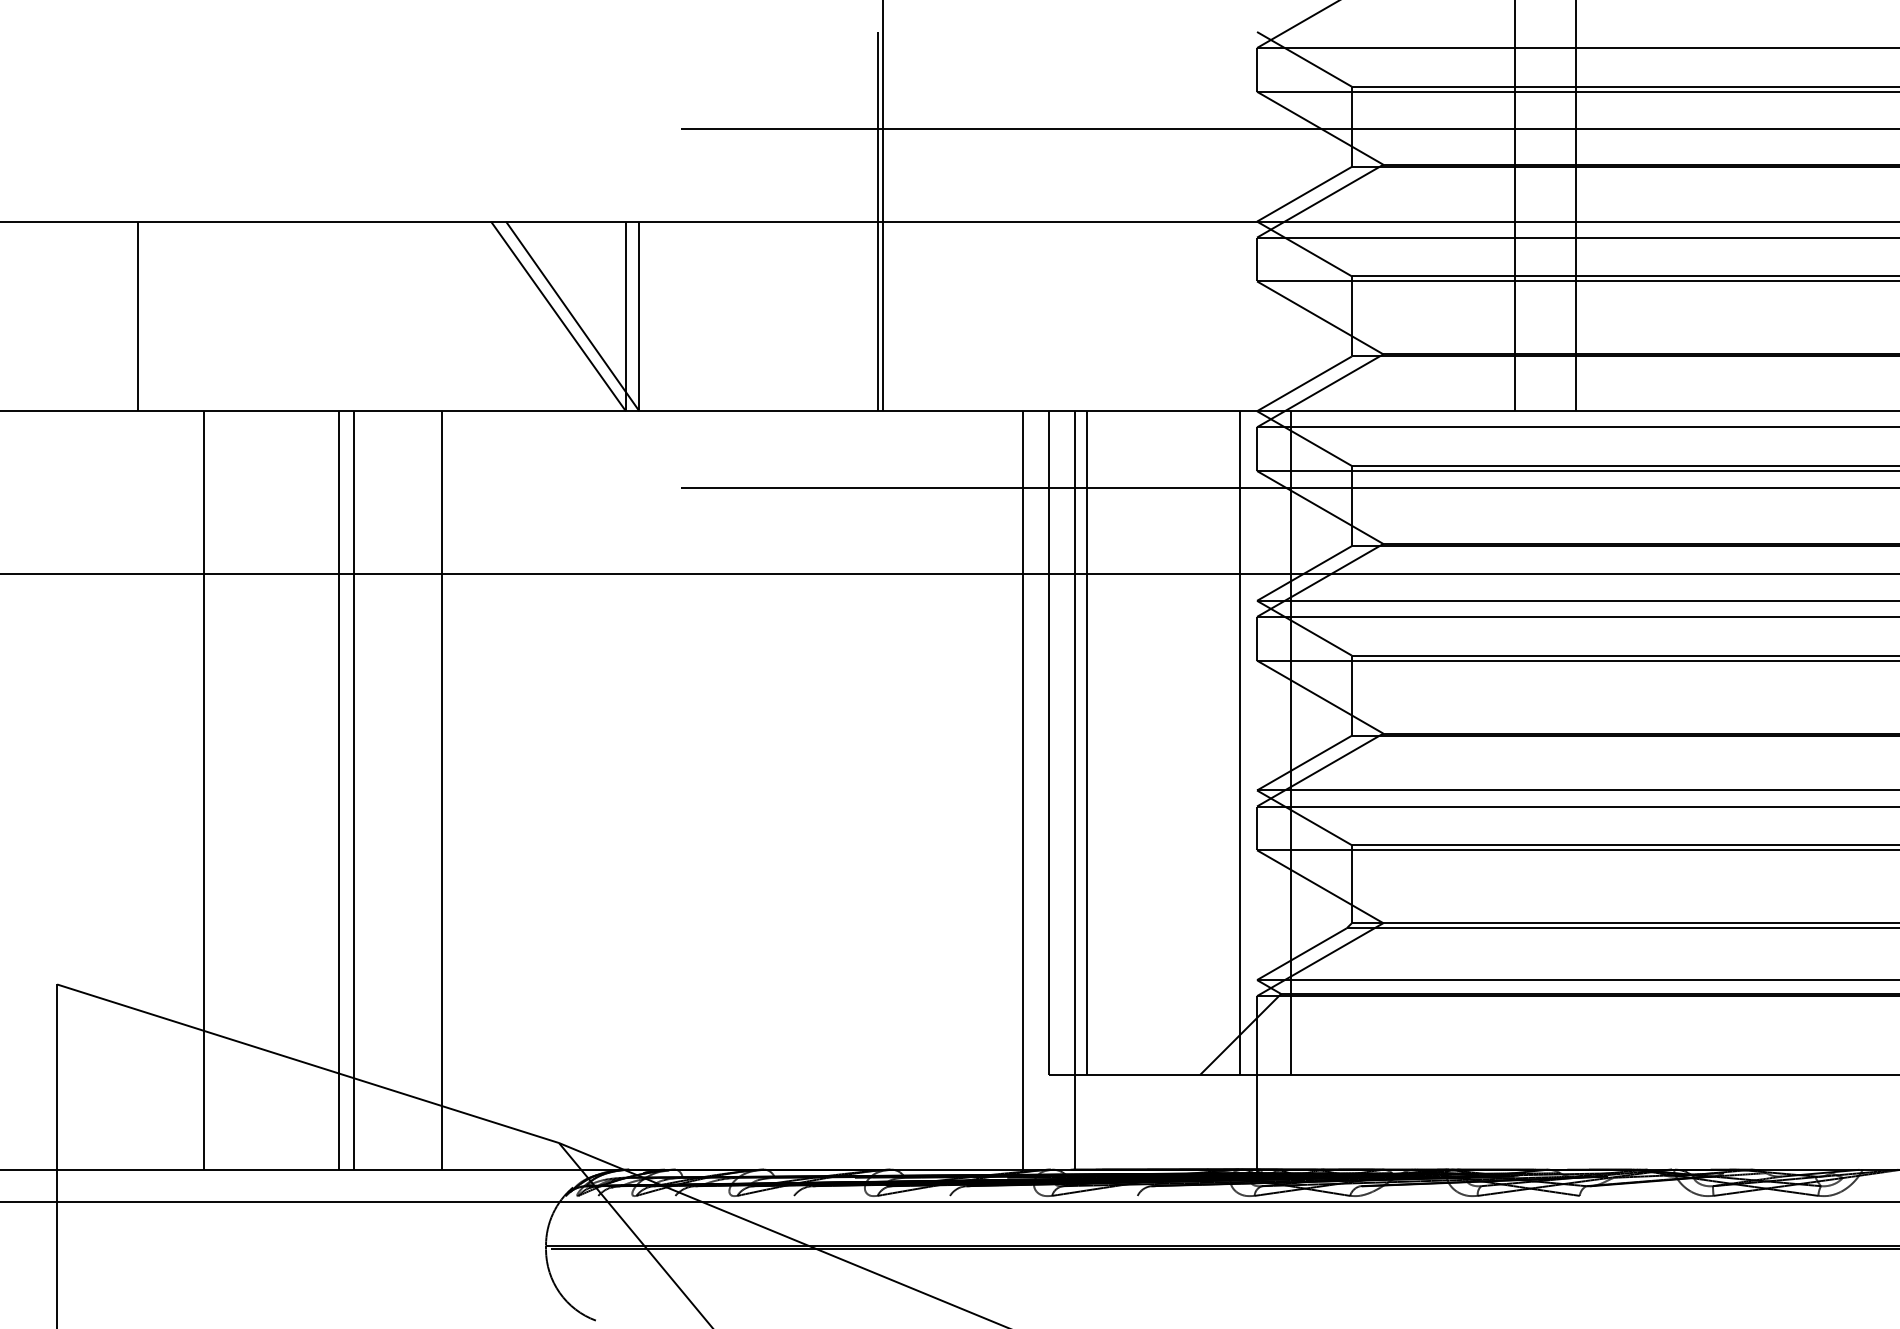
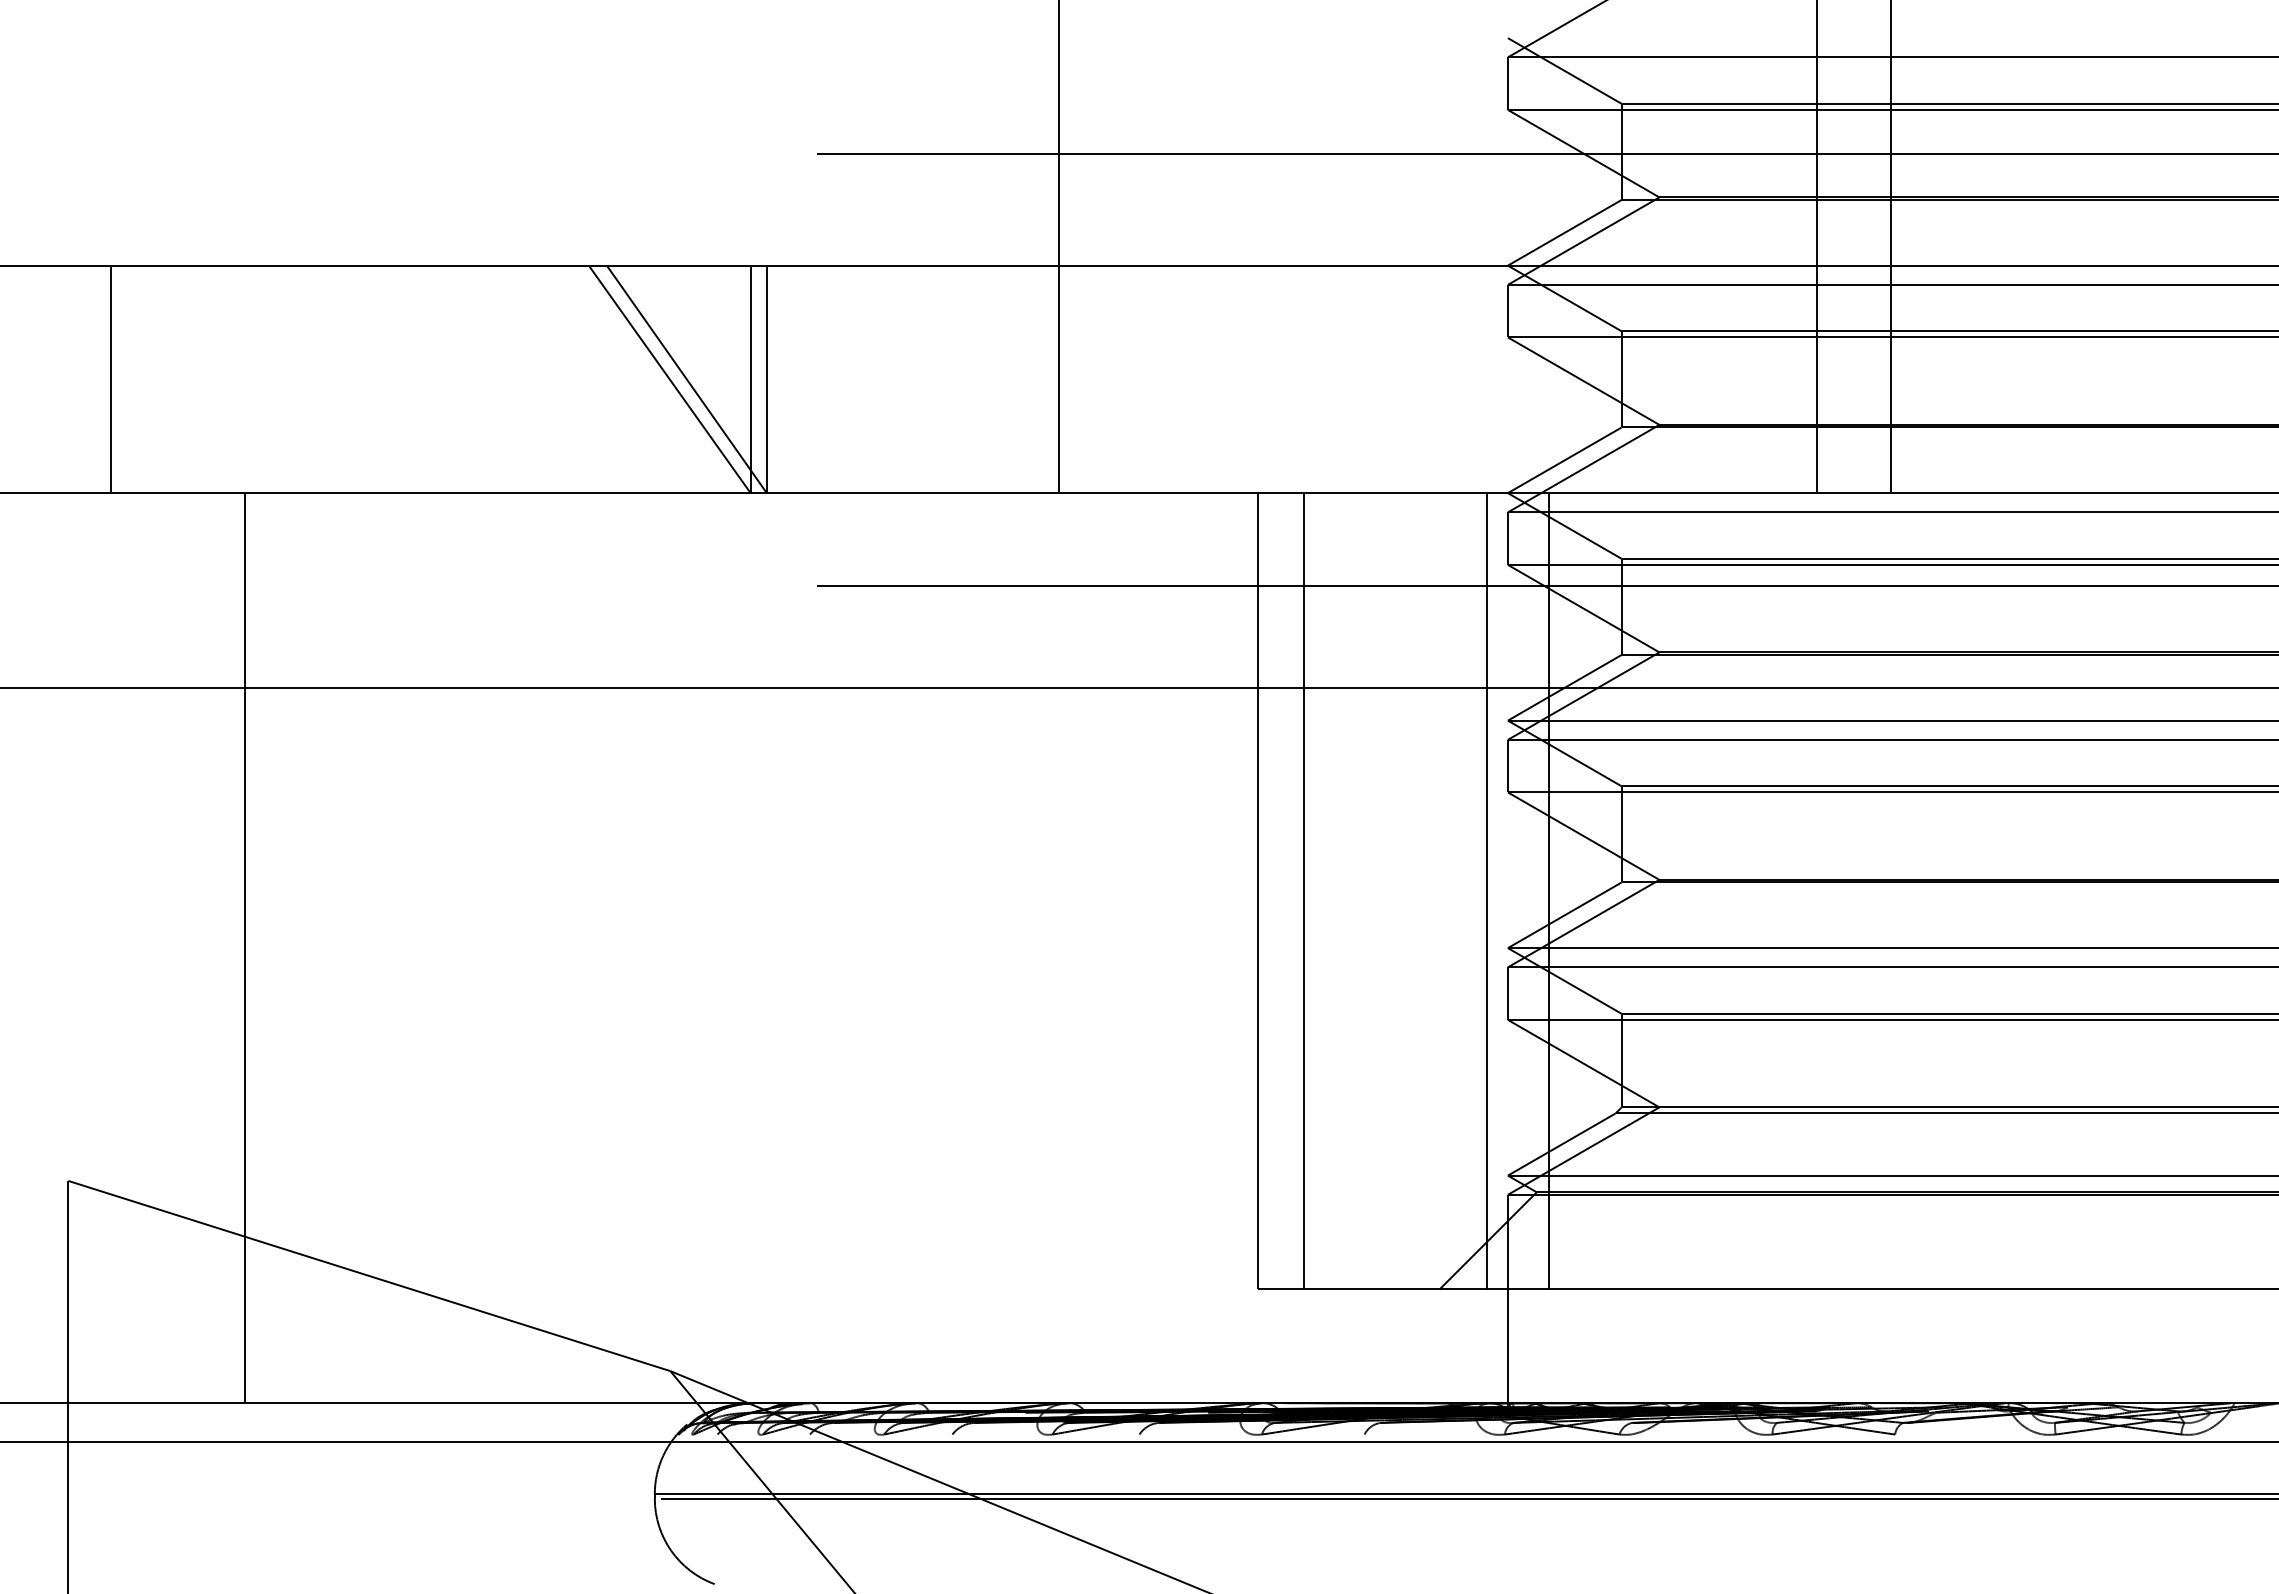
line: (877, 221) -> (1052, 265), removed
line: (138, 316) -> (110, 379), moved
line: (339, 790) -> (406, 948), removed
line: (354, 790) -> (424, 948), removed
line: (442, 790) -> (530, 948), removed
line: (1022, 790) -> (1226, 948), removed
line: (1075, 790) -> (1289, 948), removed

